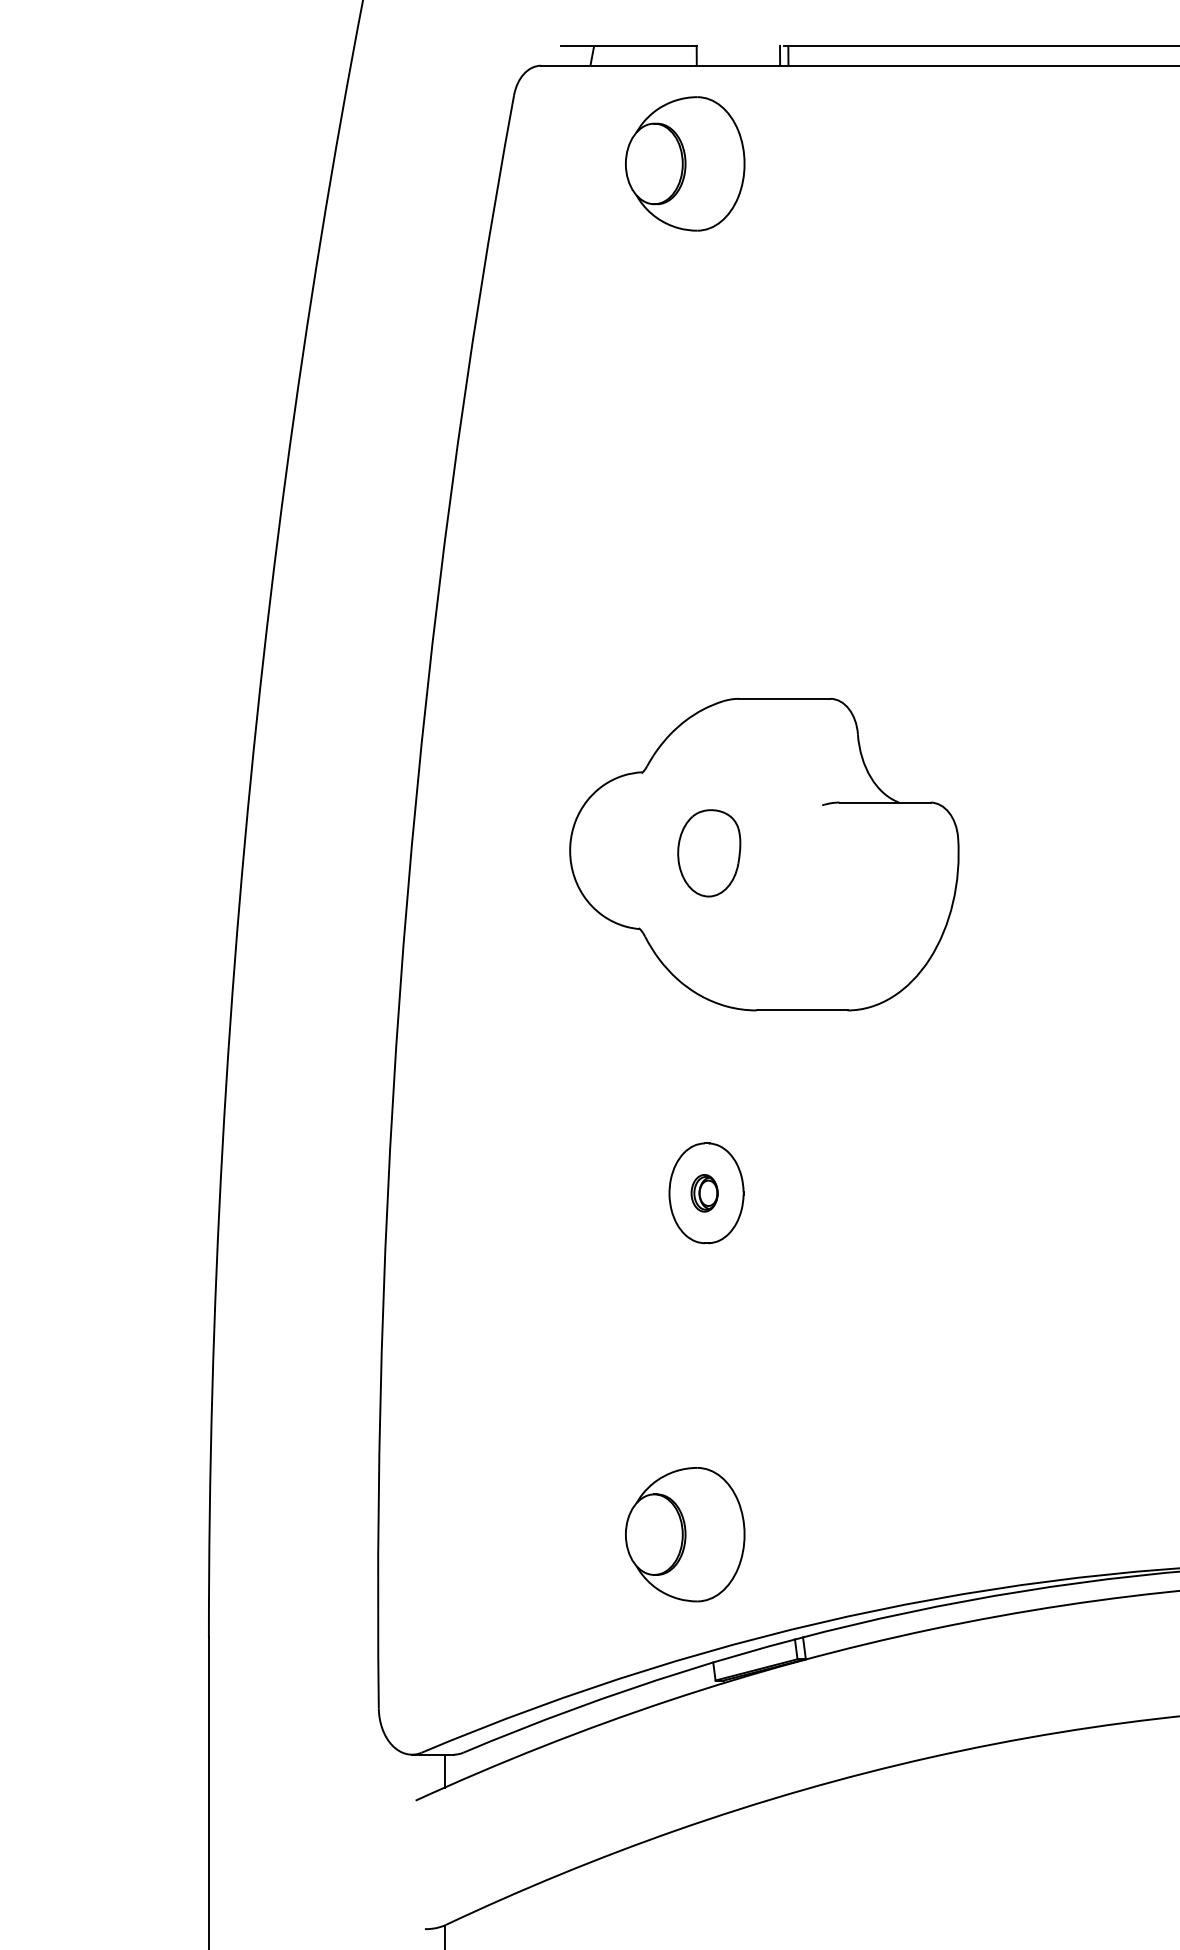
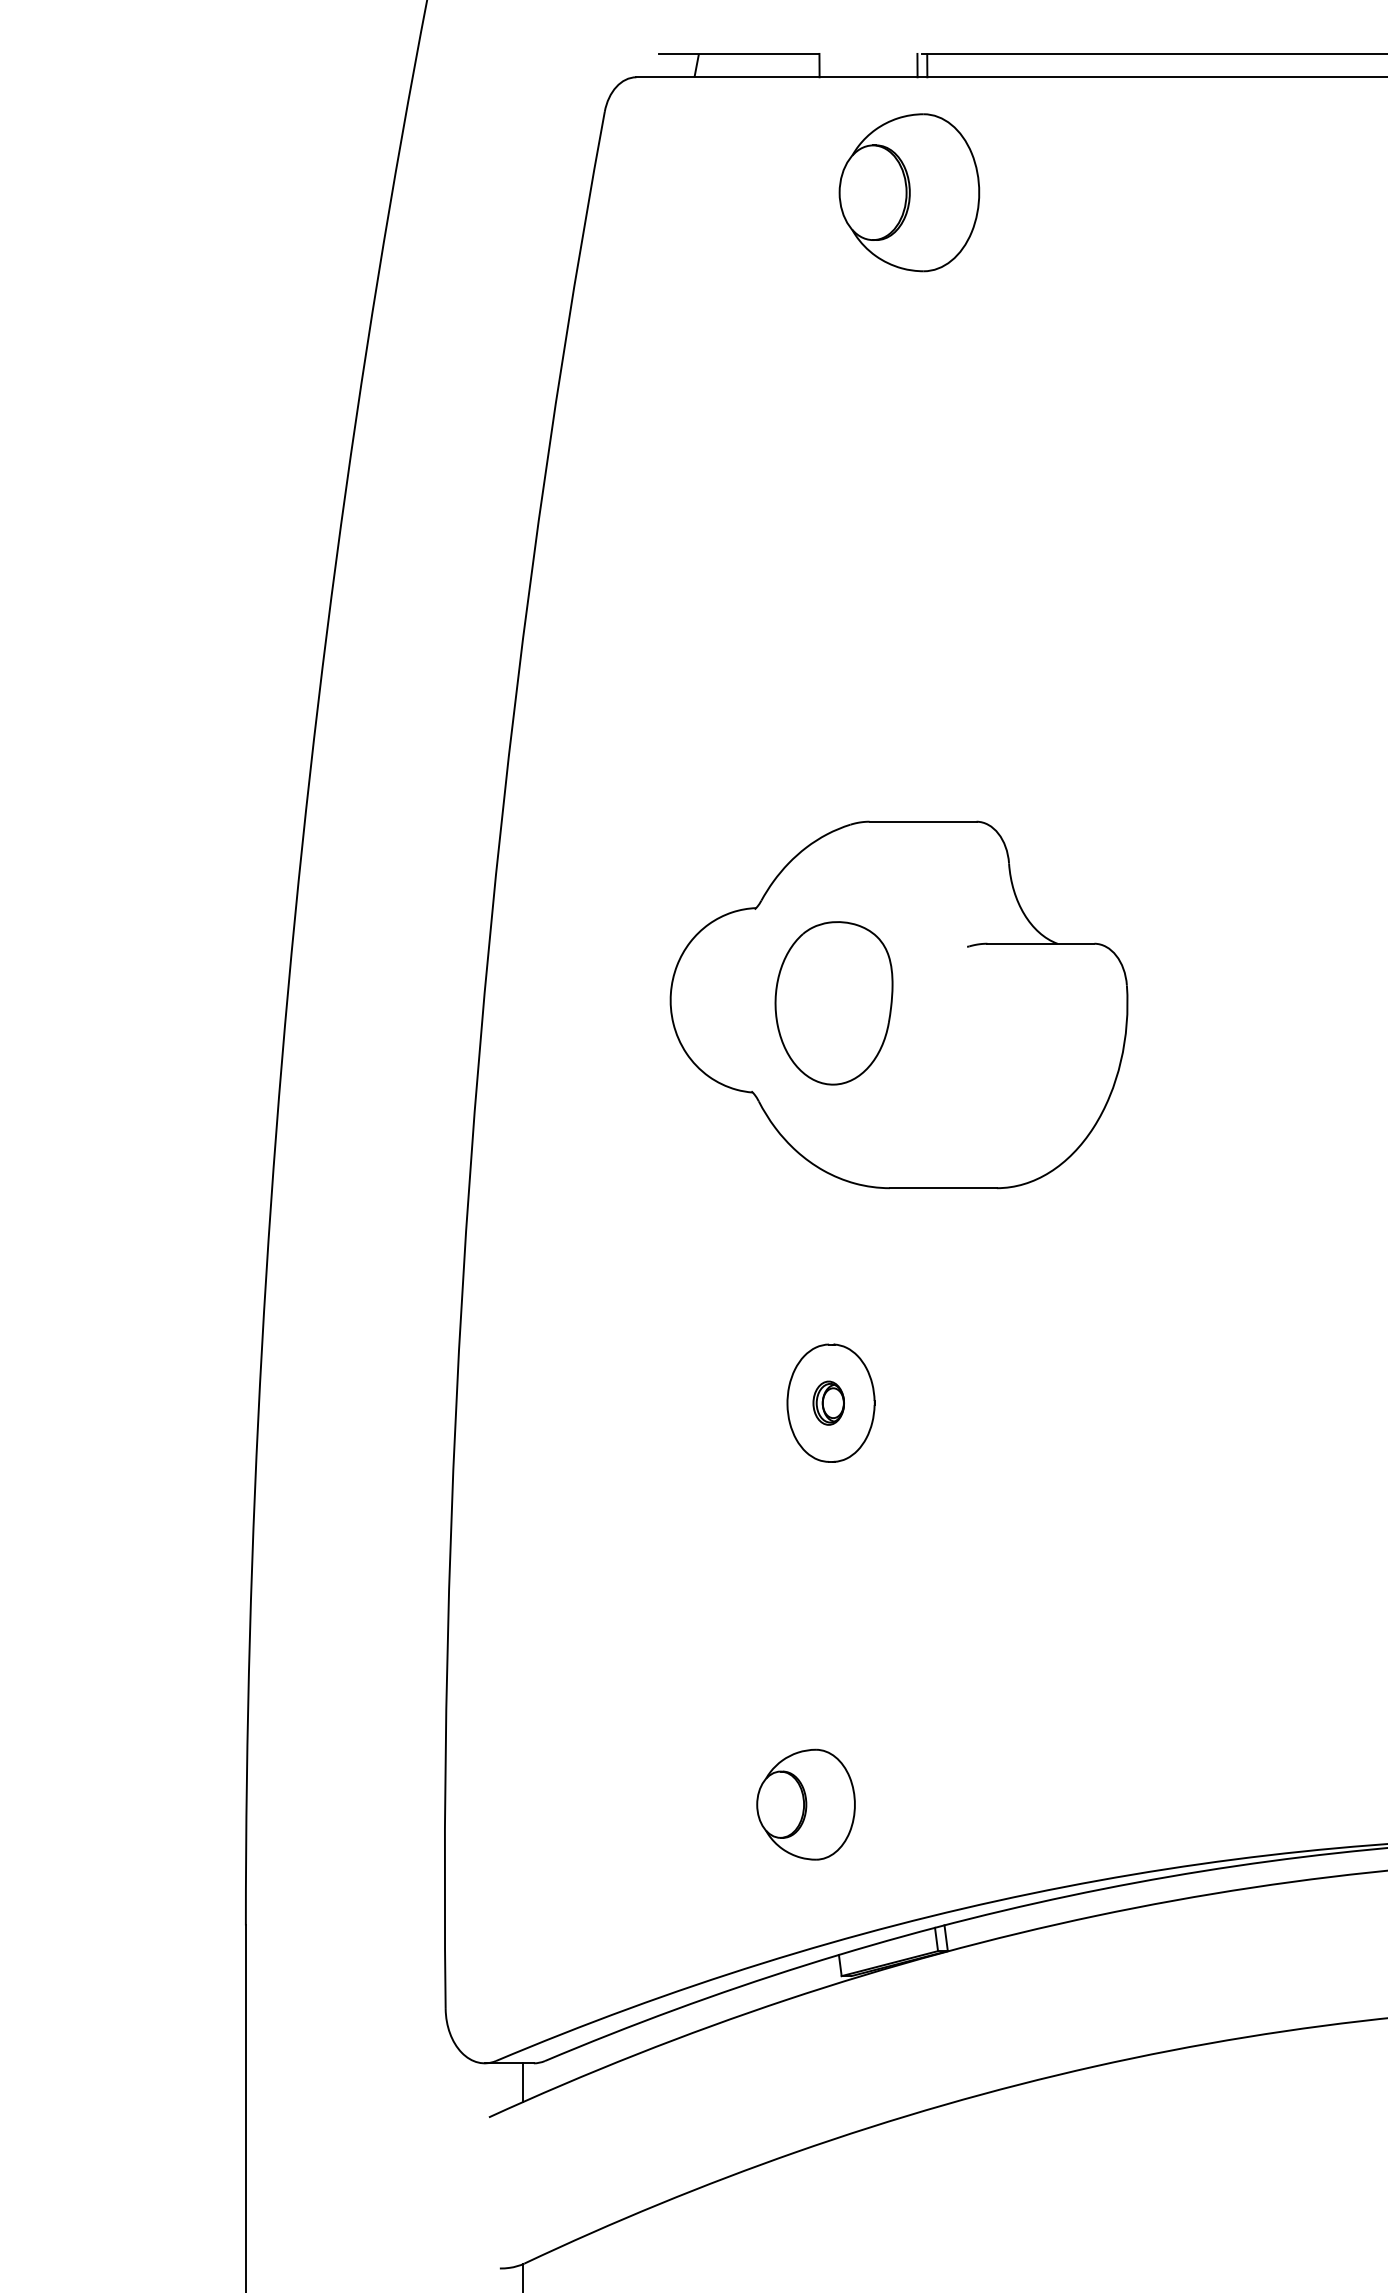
part: (685, 163) -> (909, 192), moved
part: (709, 853) -> (834, 1003), size x1.6
part: (685, 1534) -> (806, 1804), size x0.7

